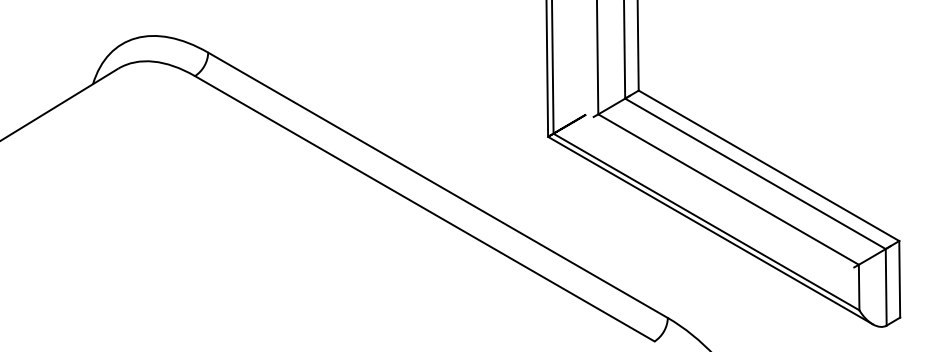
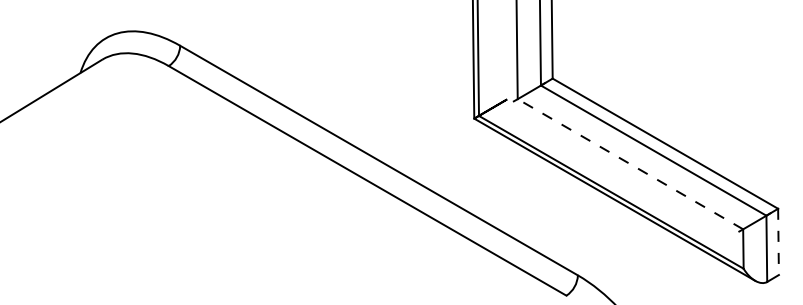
line: (728, 188) -> (630, 163), solid -> dashed
line: (899, 280) -> (778, 242), solid -> dashed

